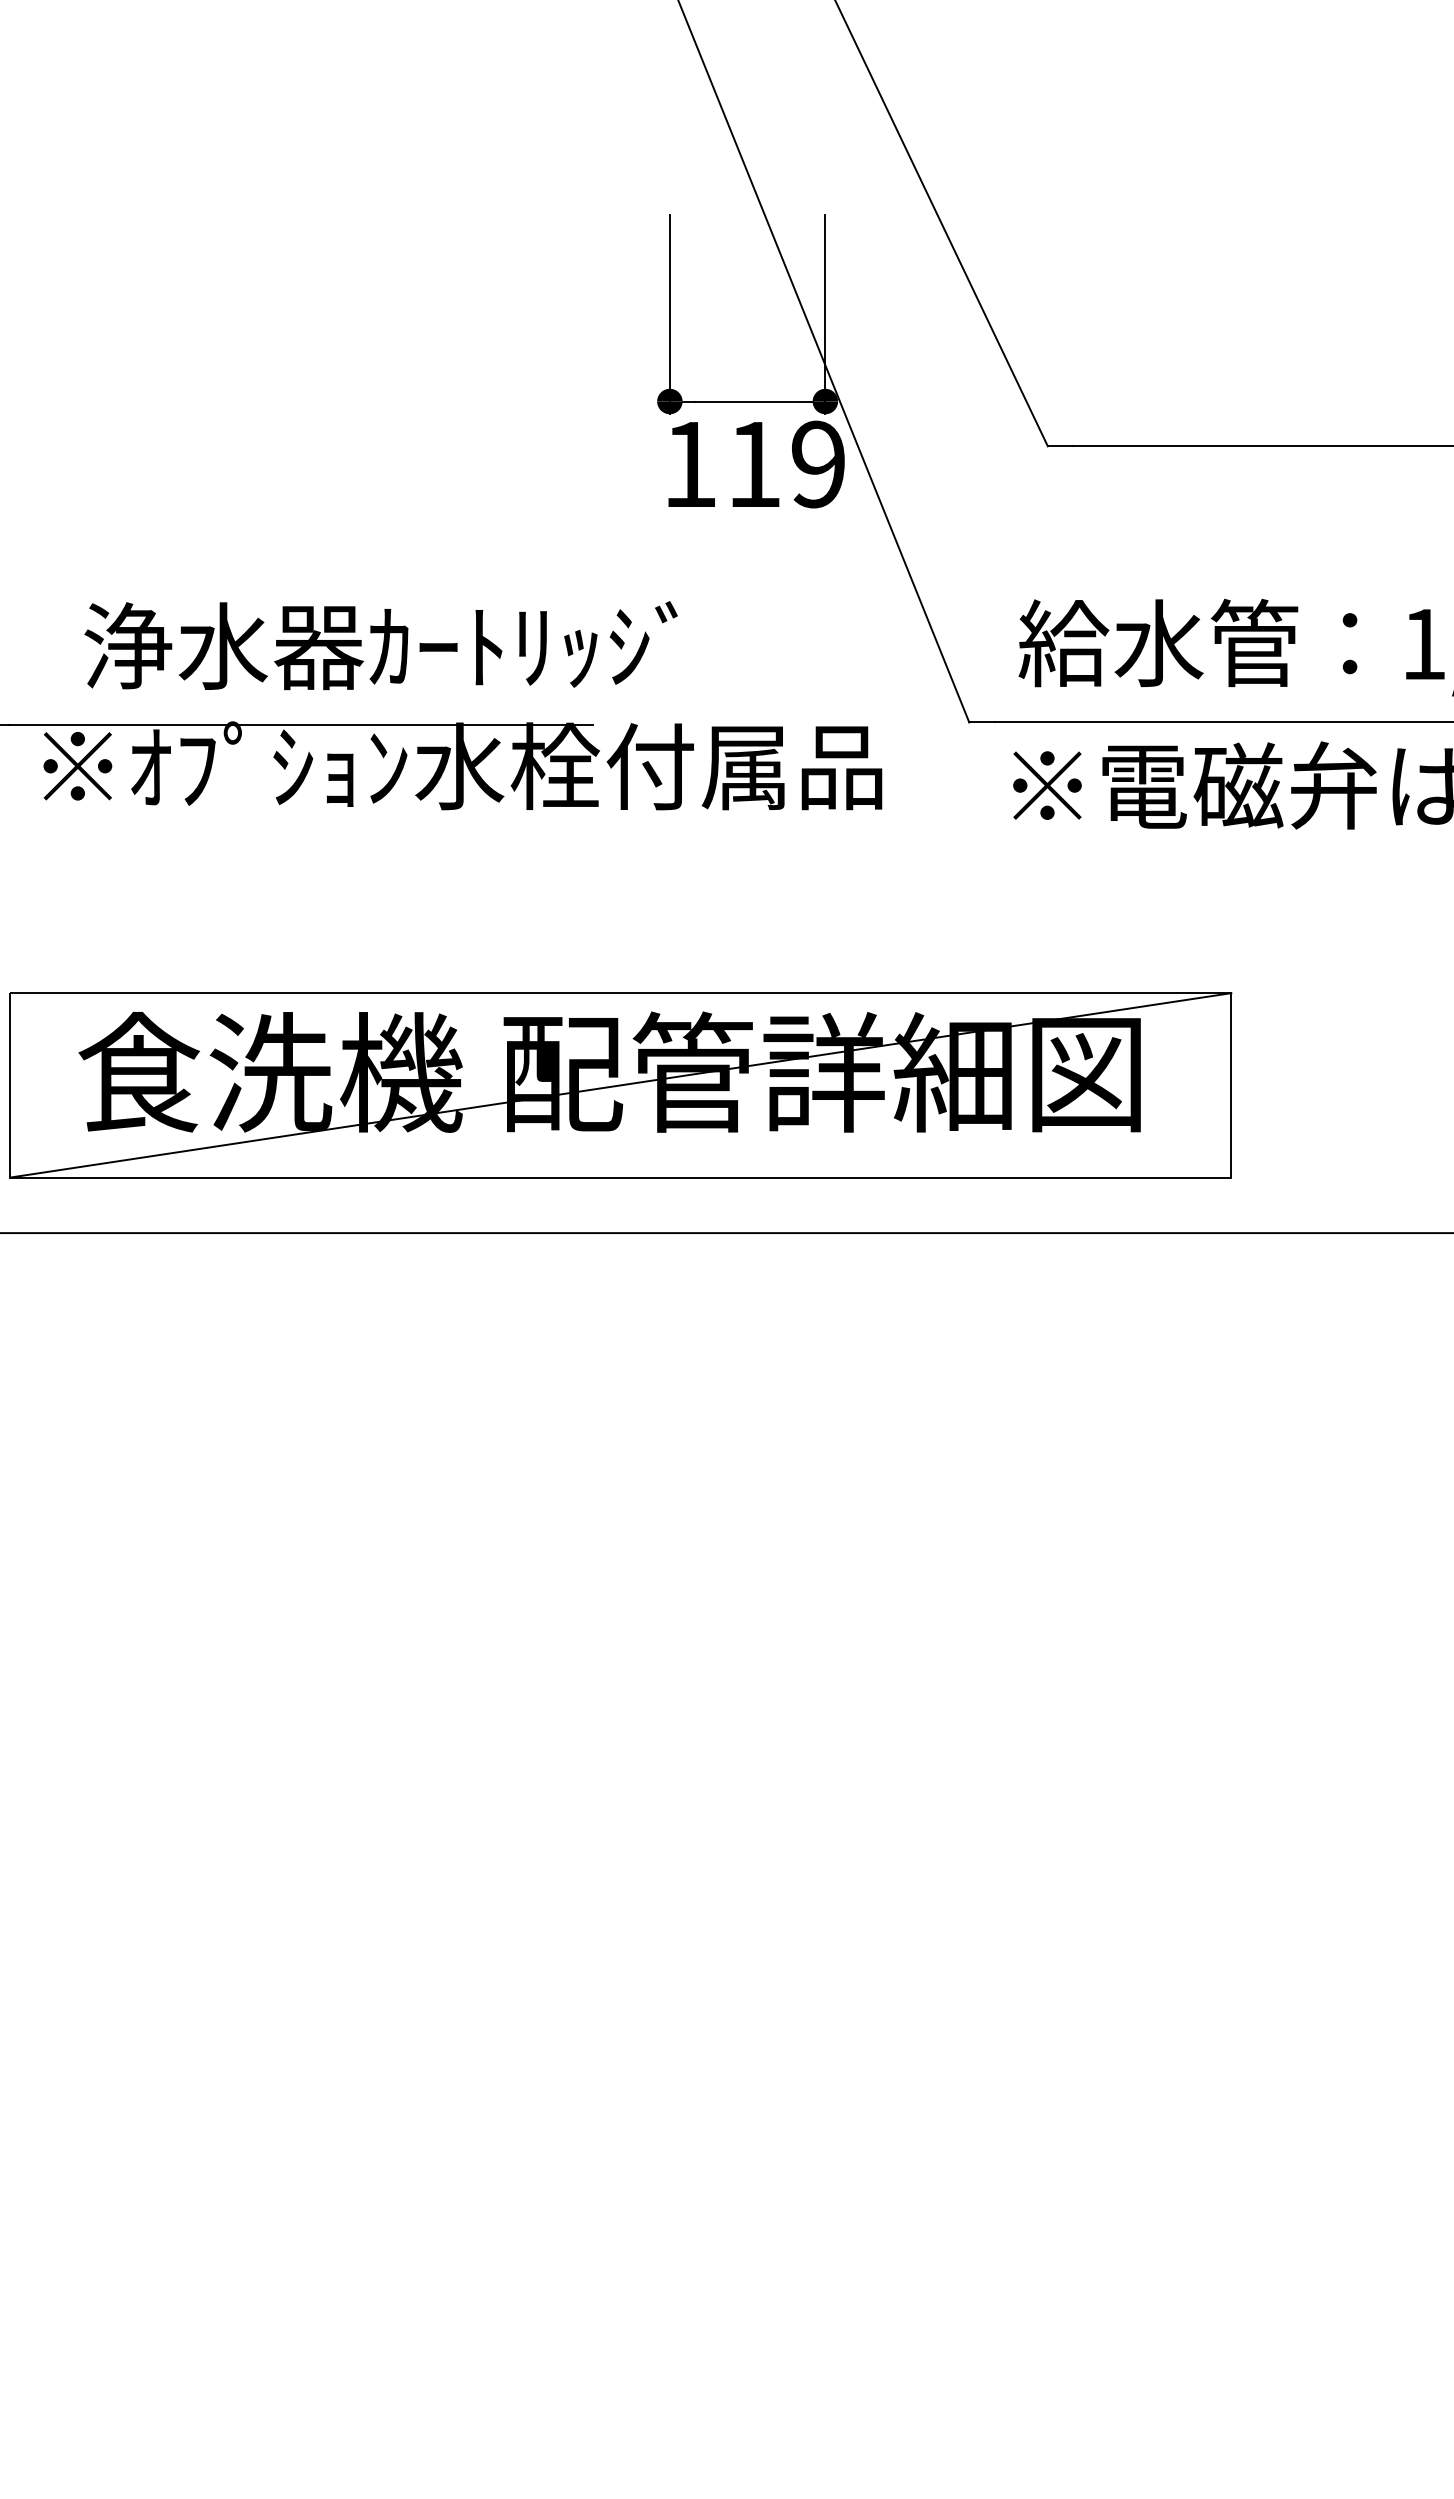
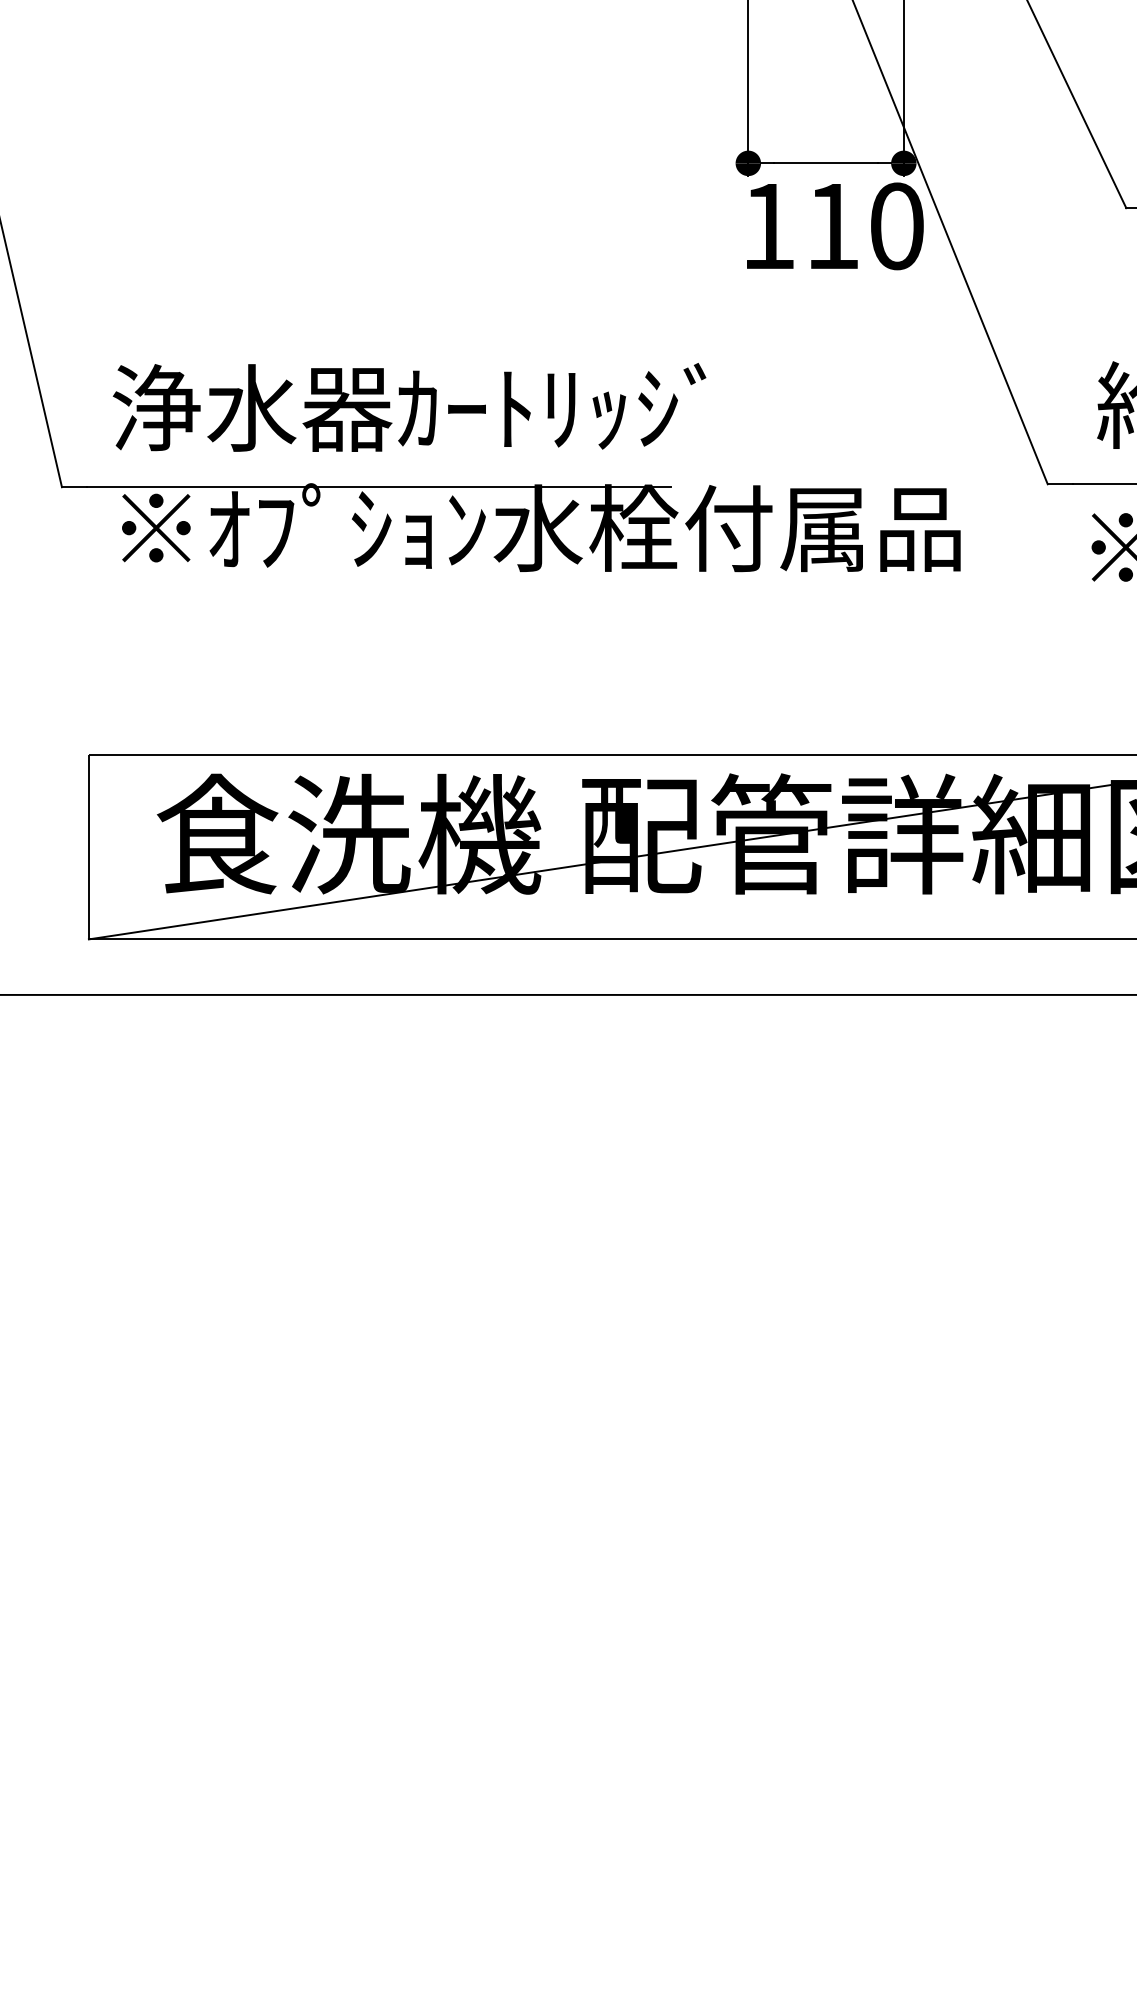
text: (818, 464) -> (896, 226), 119 -> 110
text: (380, 645) -> (408, 407), moved

